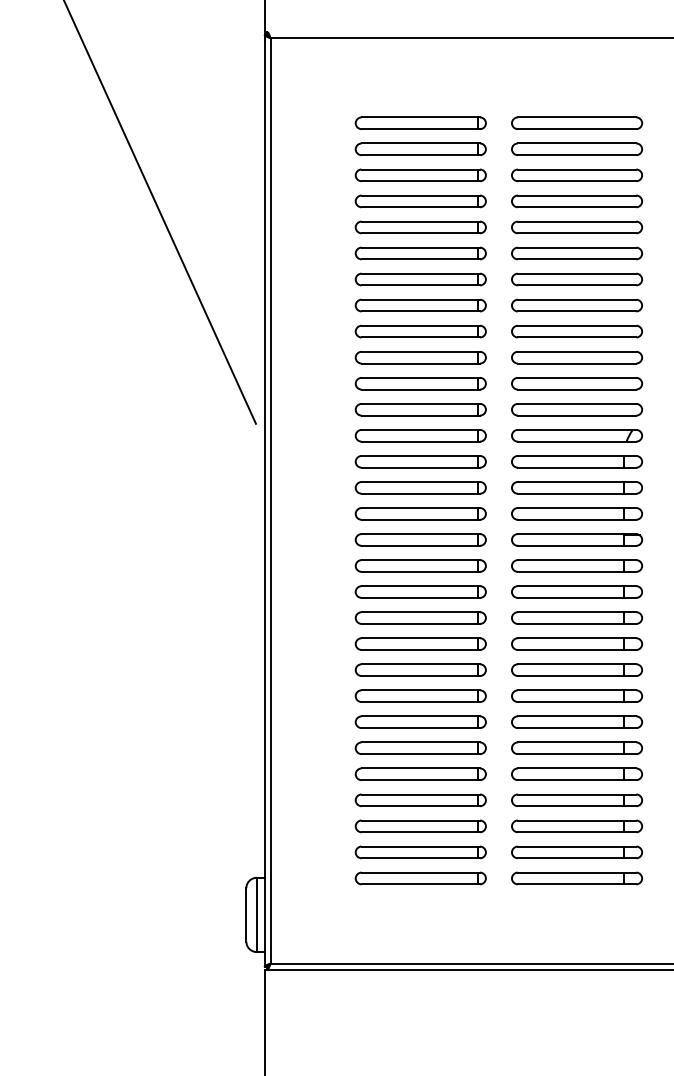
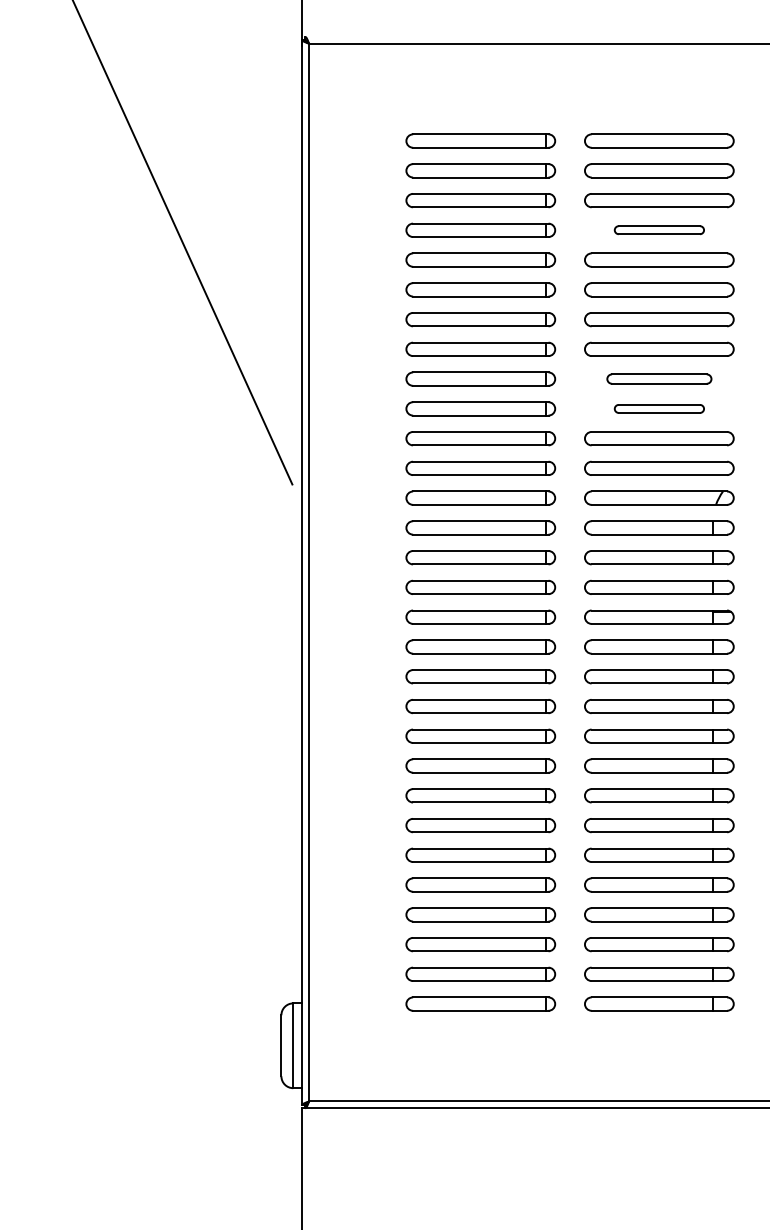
part: (577, 200) -> (659, 229), size x0.6
part: (577, 331) -> (659, 378), size x0.7
part: (577, 357) -> (659, 408), size x0.6

